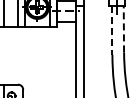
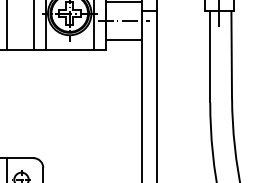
line: (123, 28) -> (230, 53), dashed -> solid
line: (112, 30) -> (210, 56), dashed -> solid

